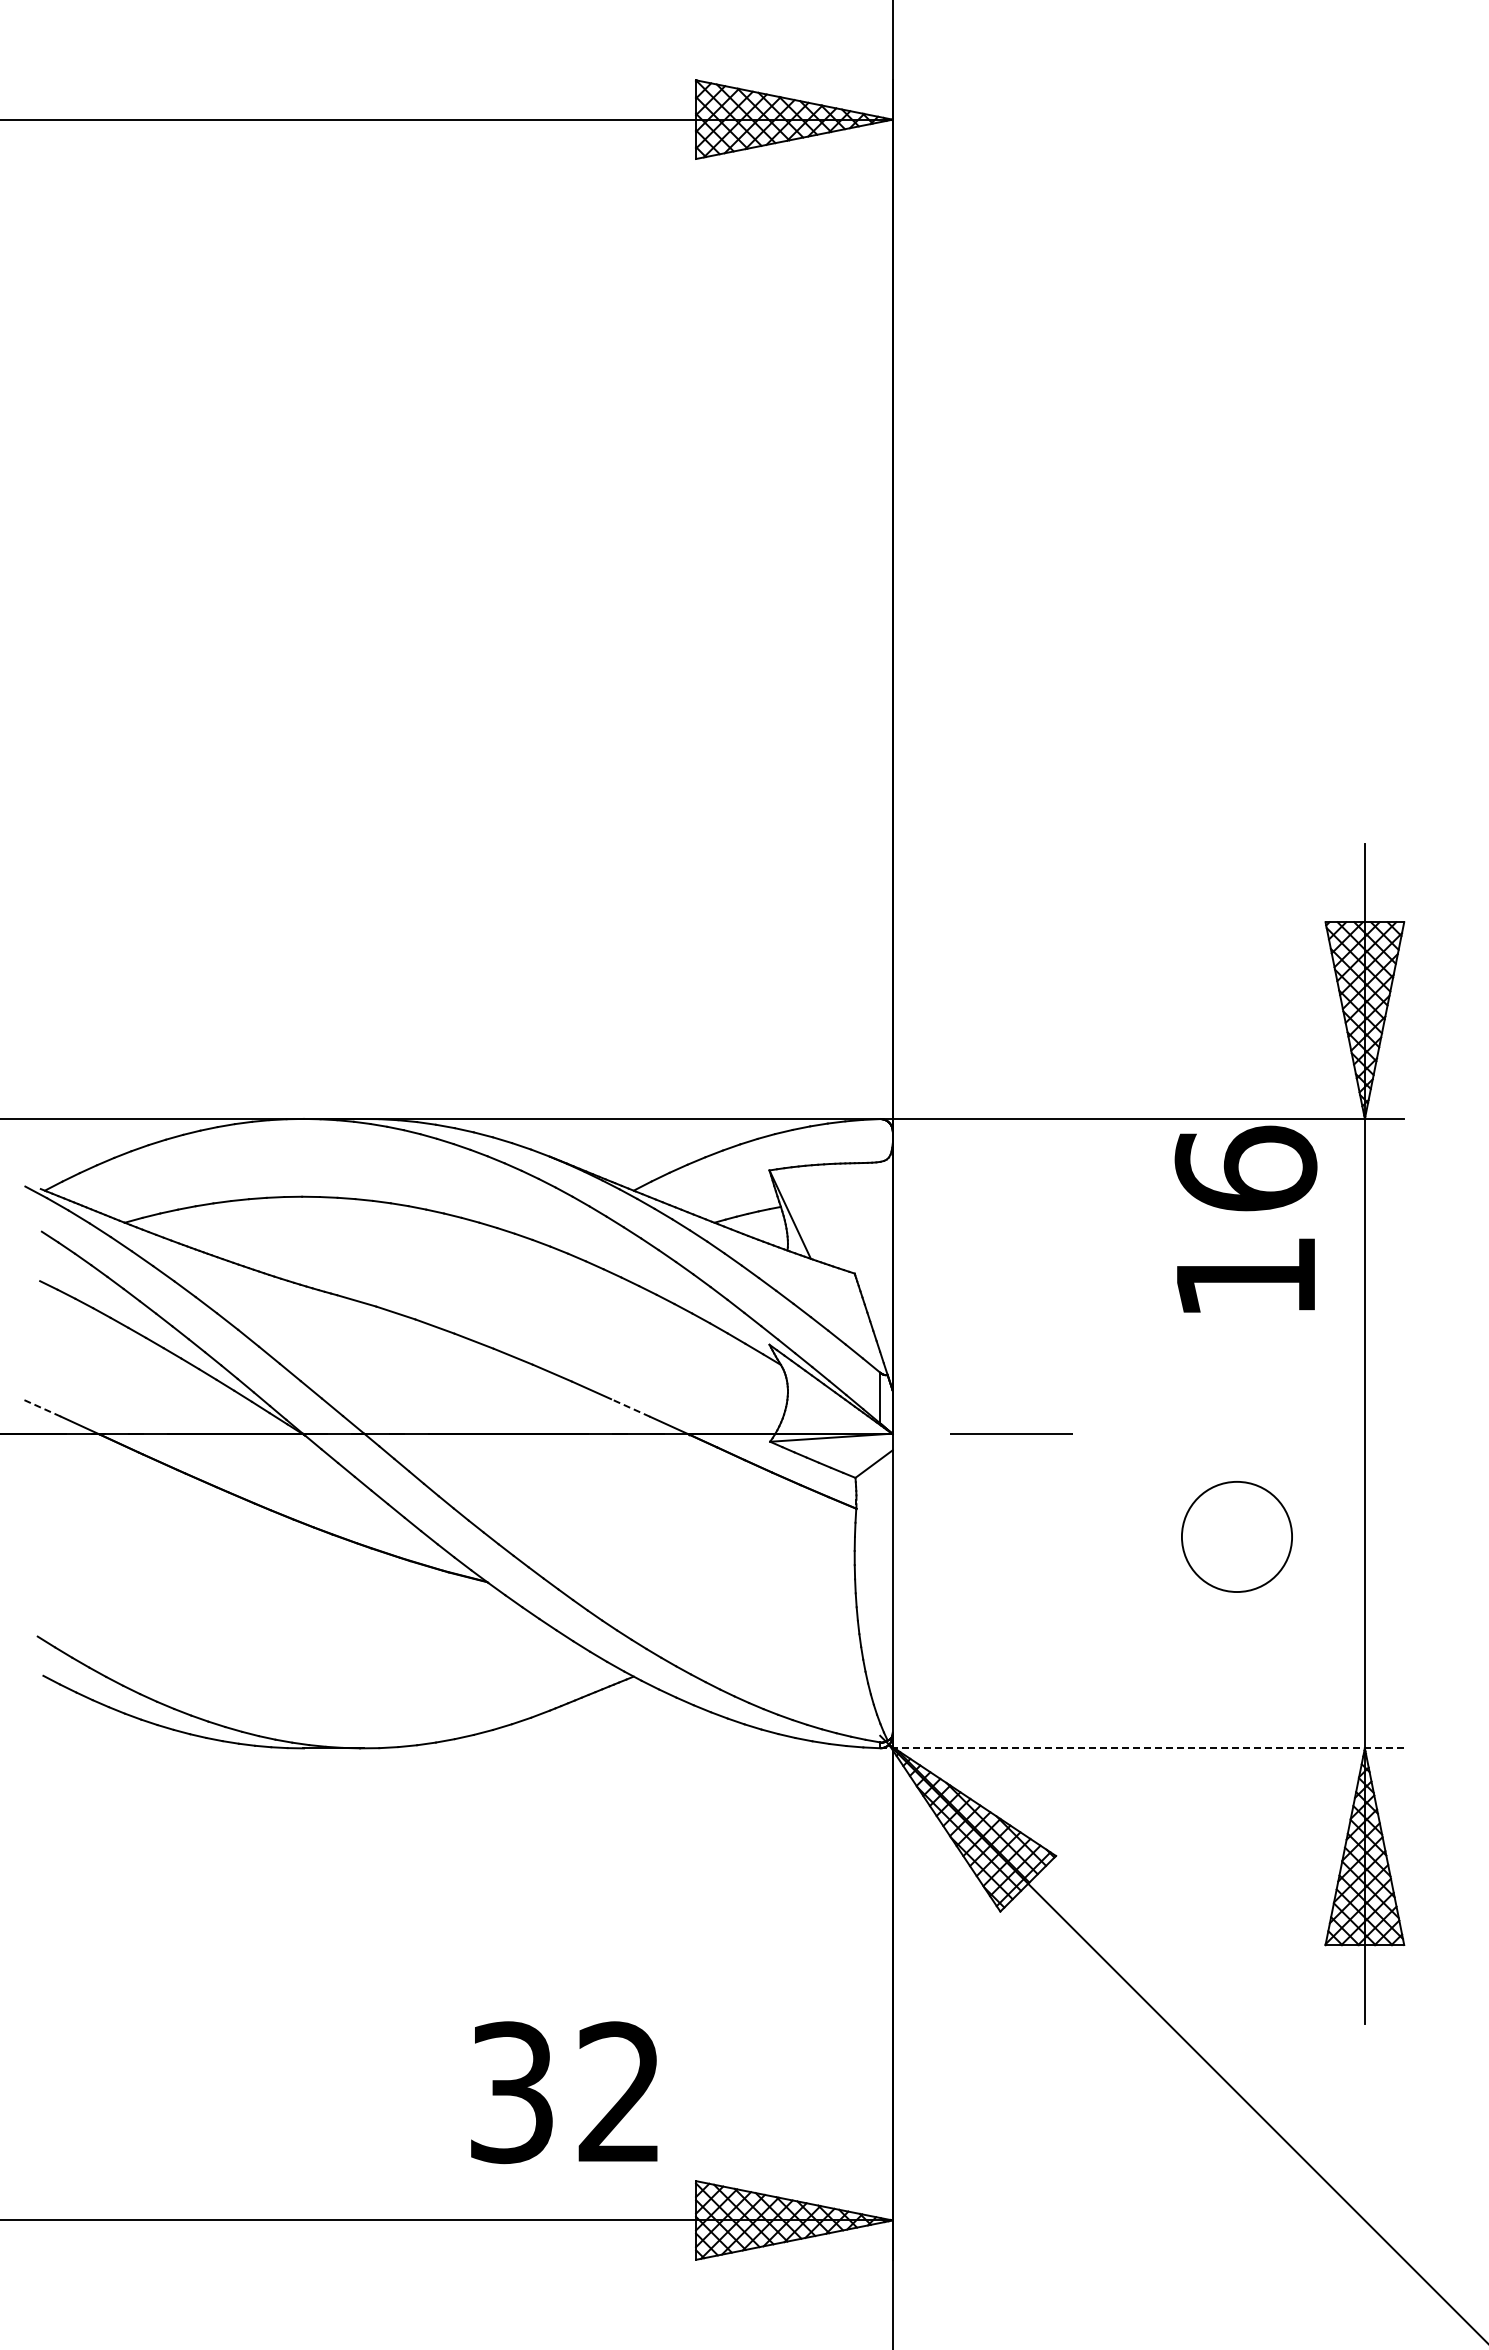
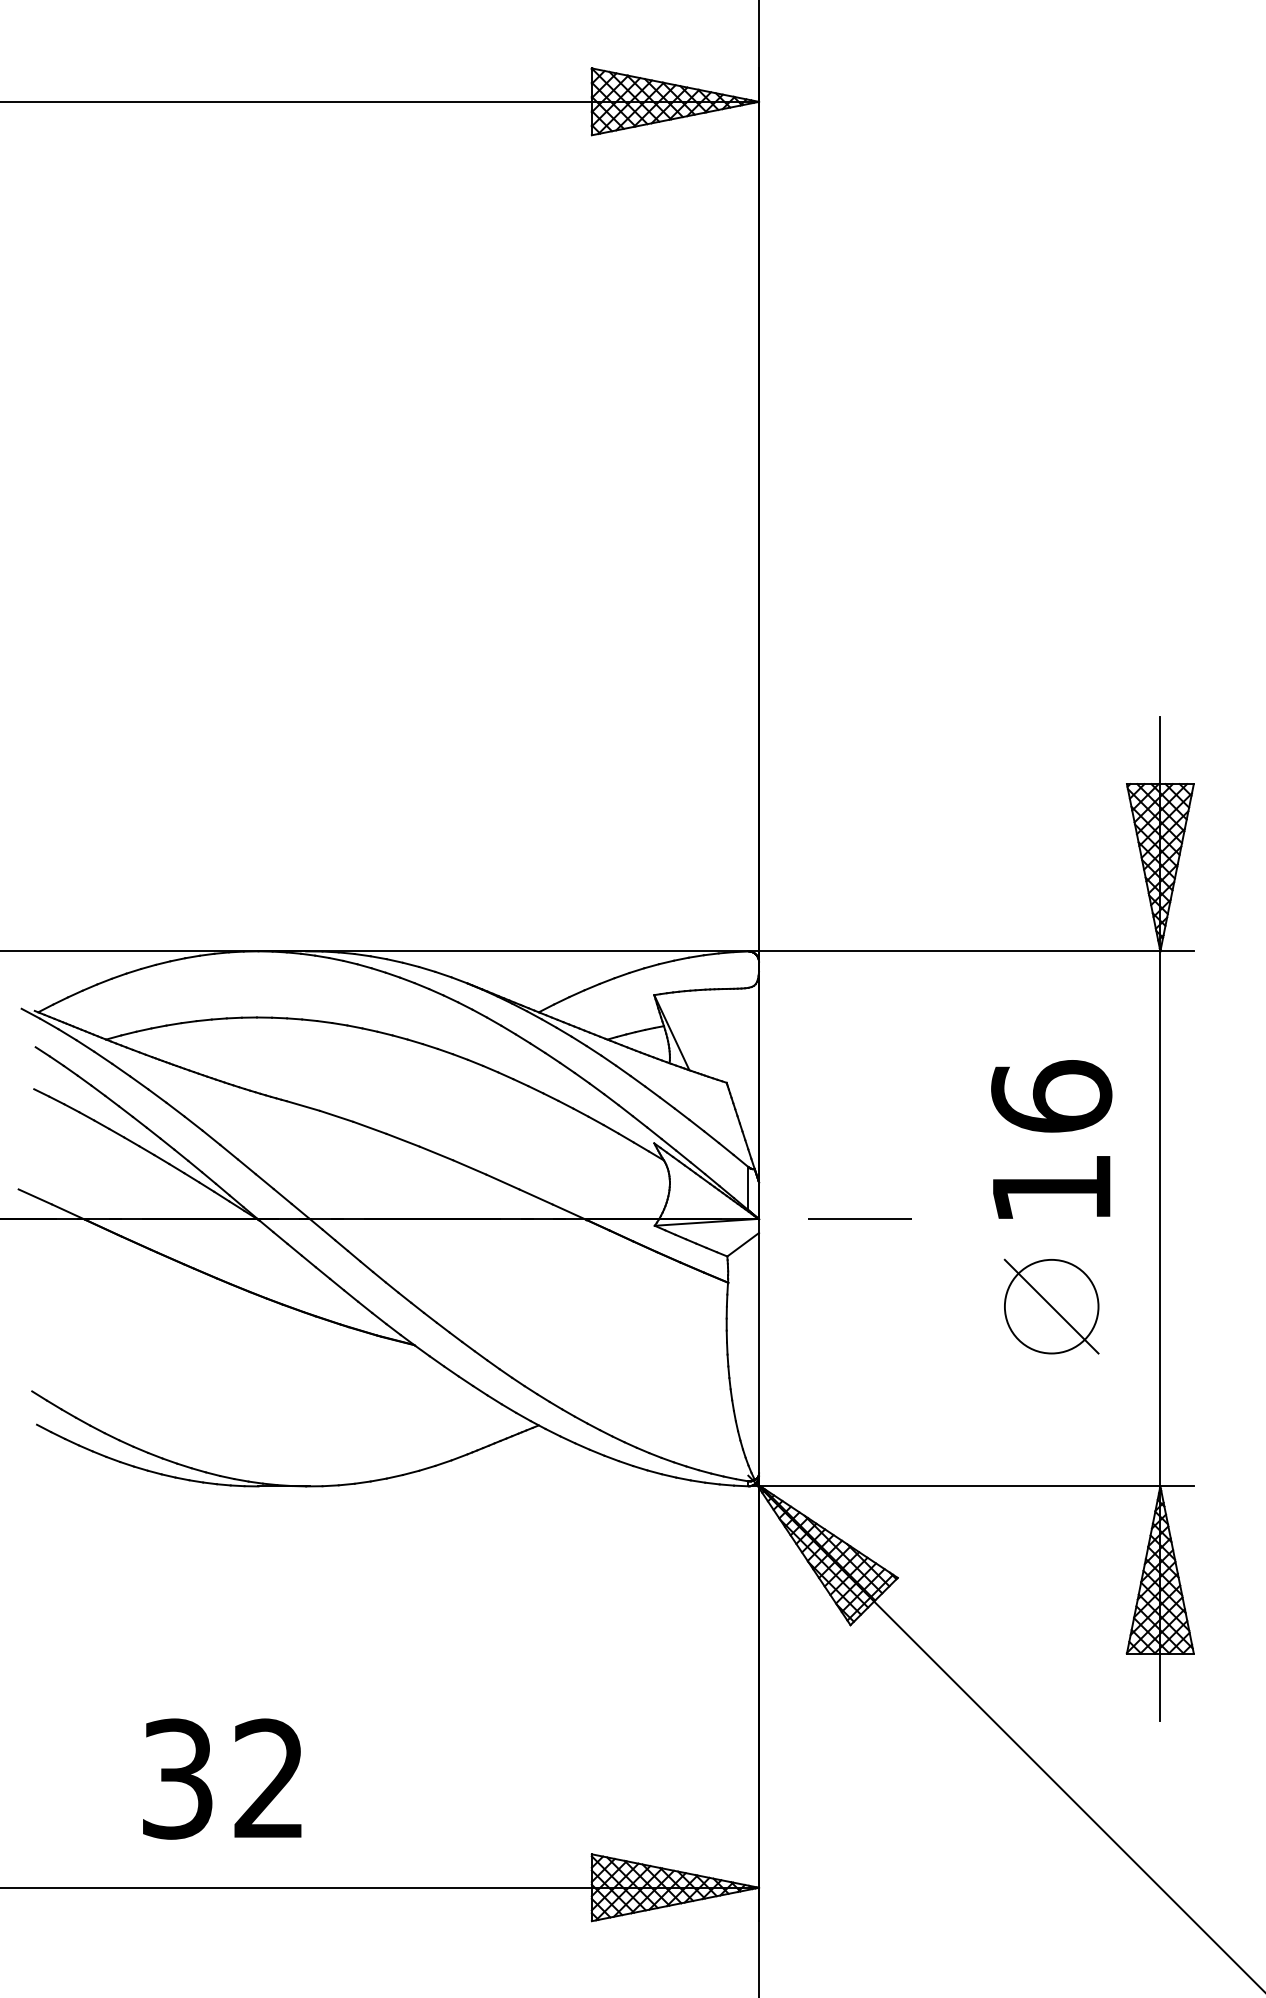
text: (1245, 1218) -> (1051, 1138), moved
line: (40, 1407) -> (34, 1196), dashed -> solid
line: (630, 1407) -> (536, 1196), dashed -> solid
line: (1236, 1536) -> (1051, 1306), added
line: (1142, 1748) -> (971, 1486), dashed -> solid
text: (564, 2092) -> (222, 1778), moved

